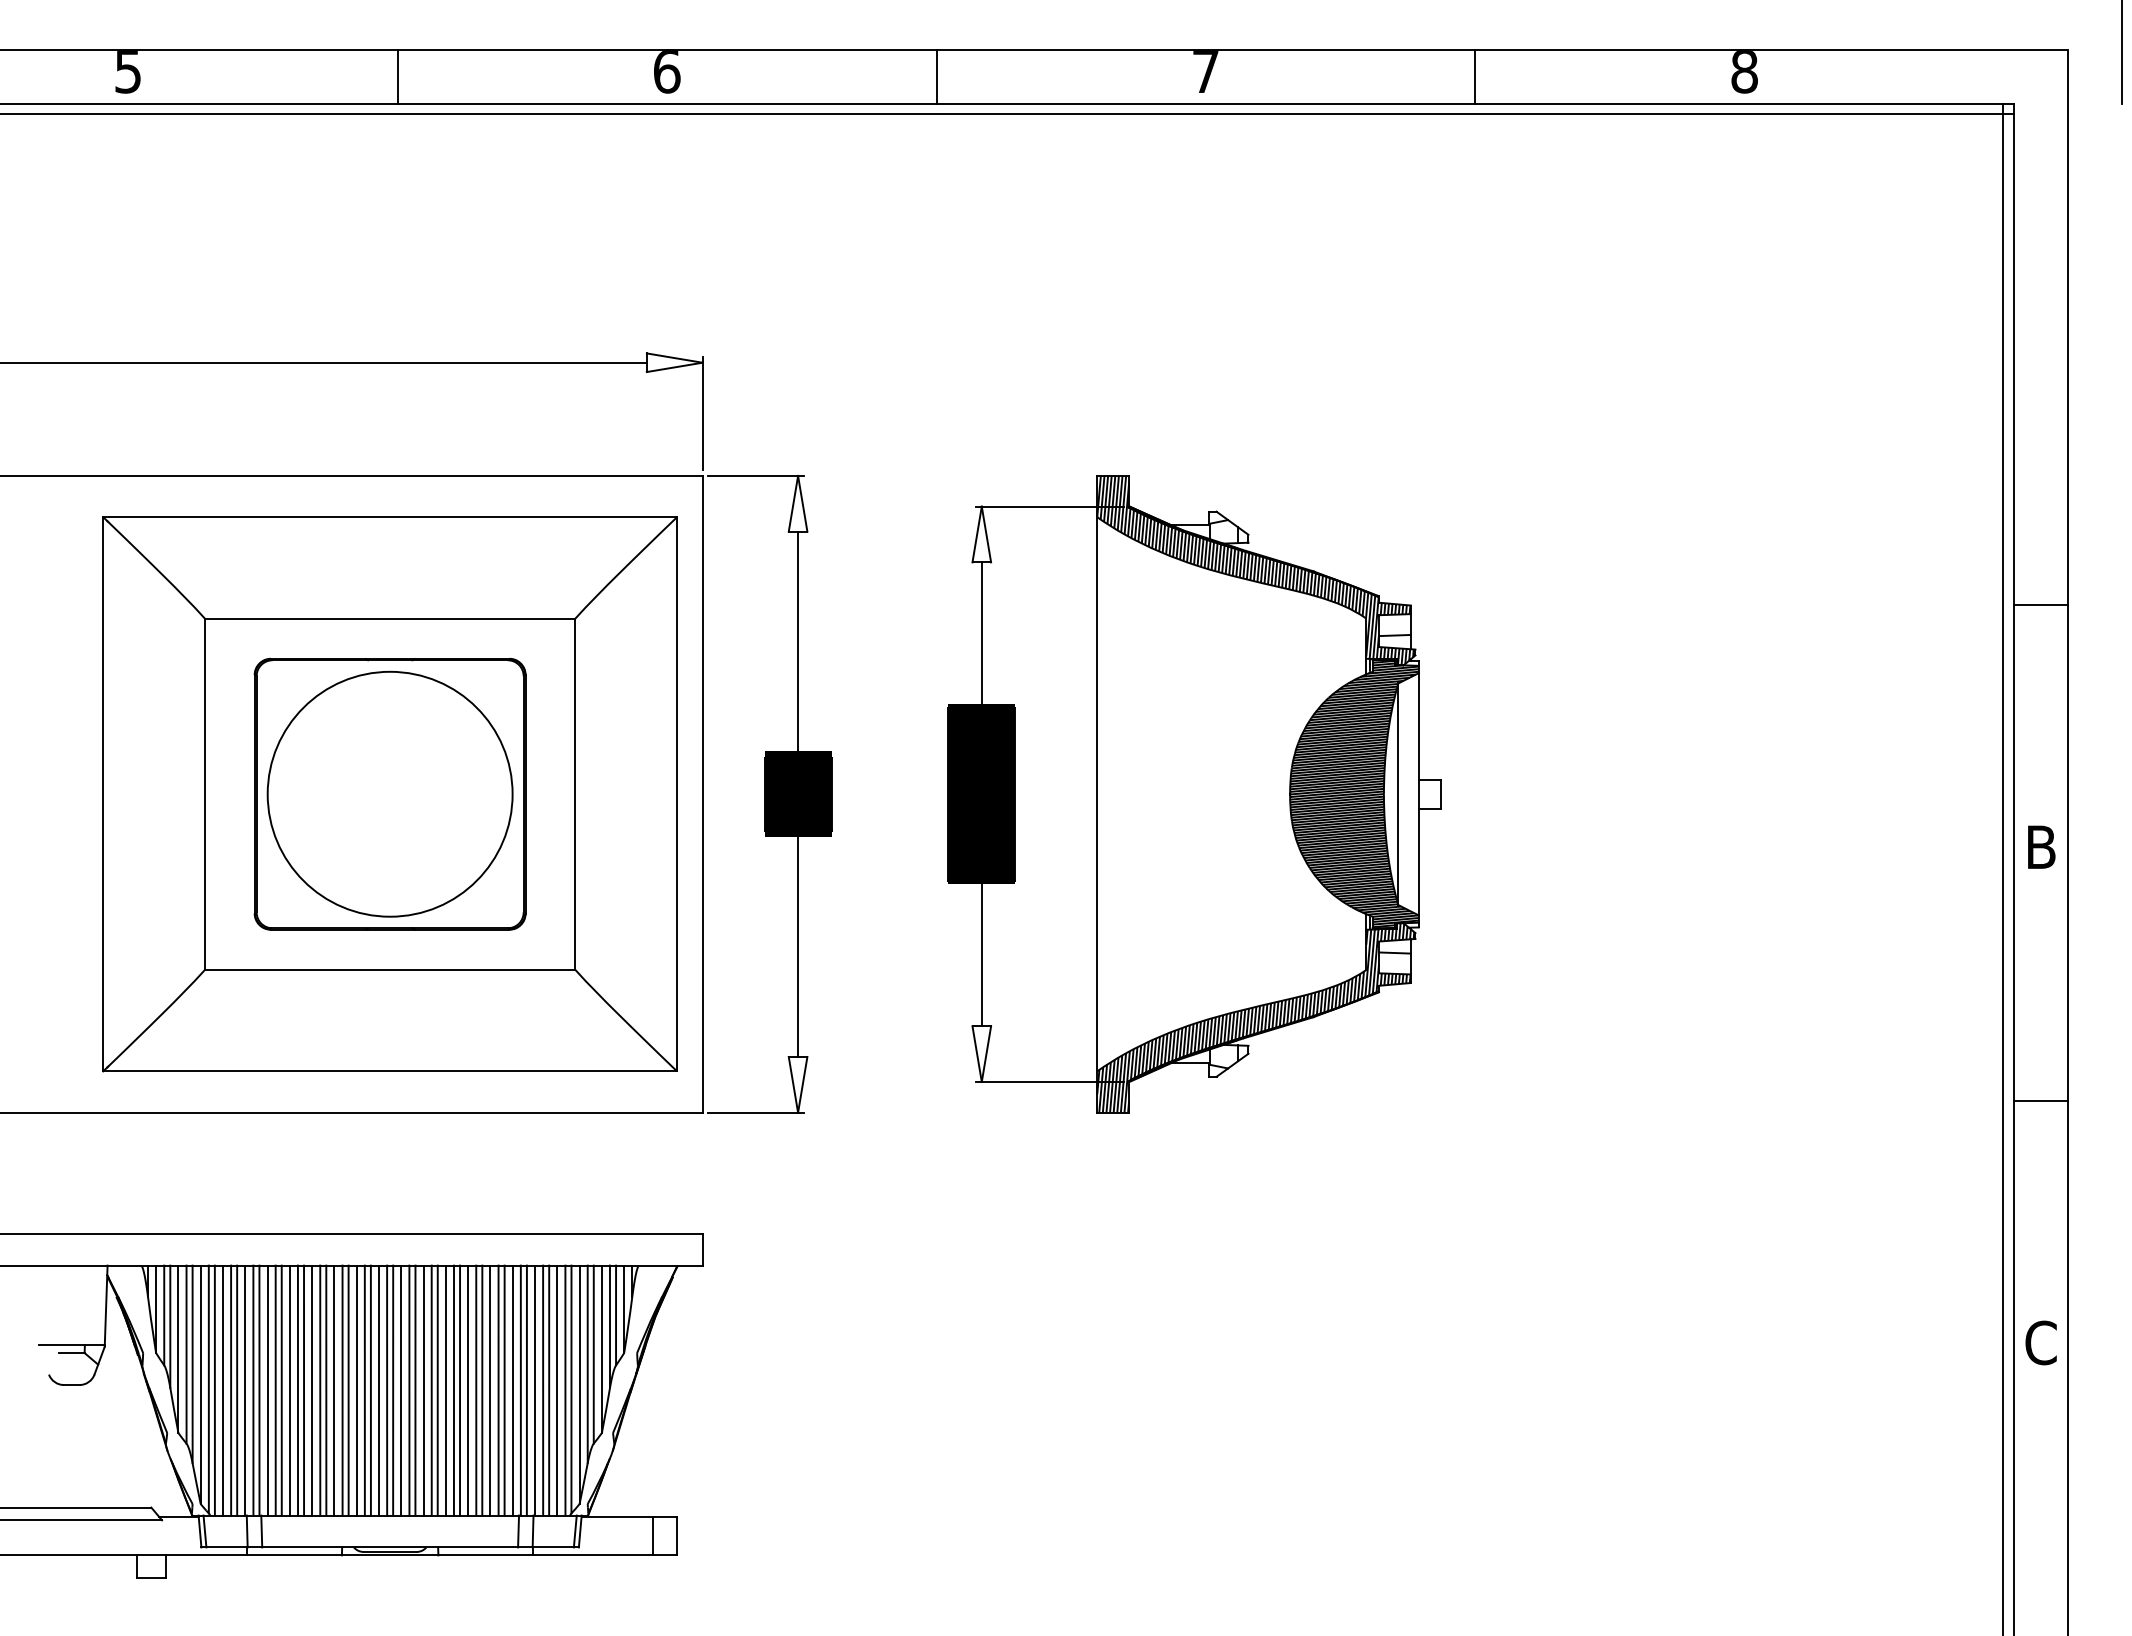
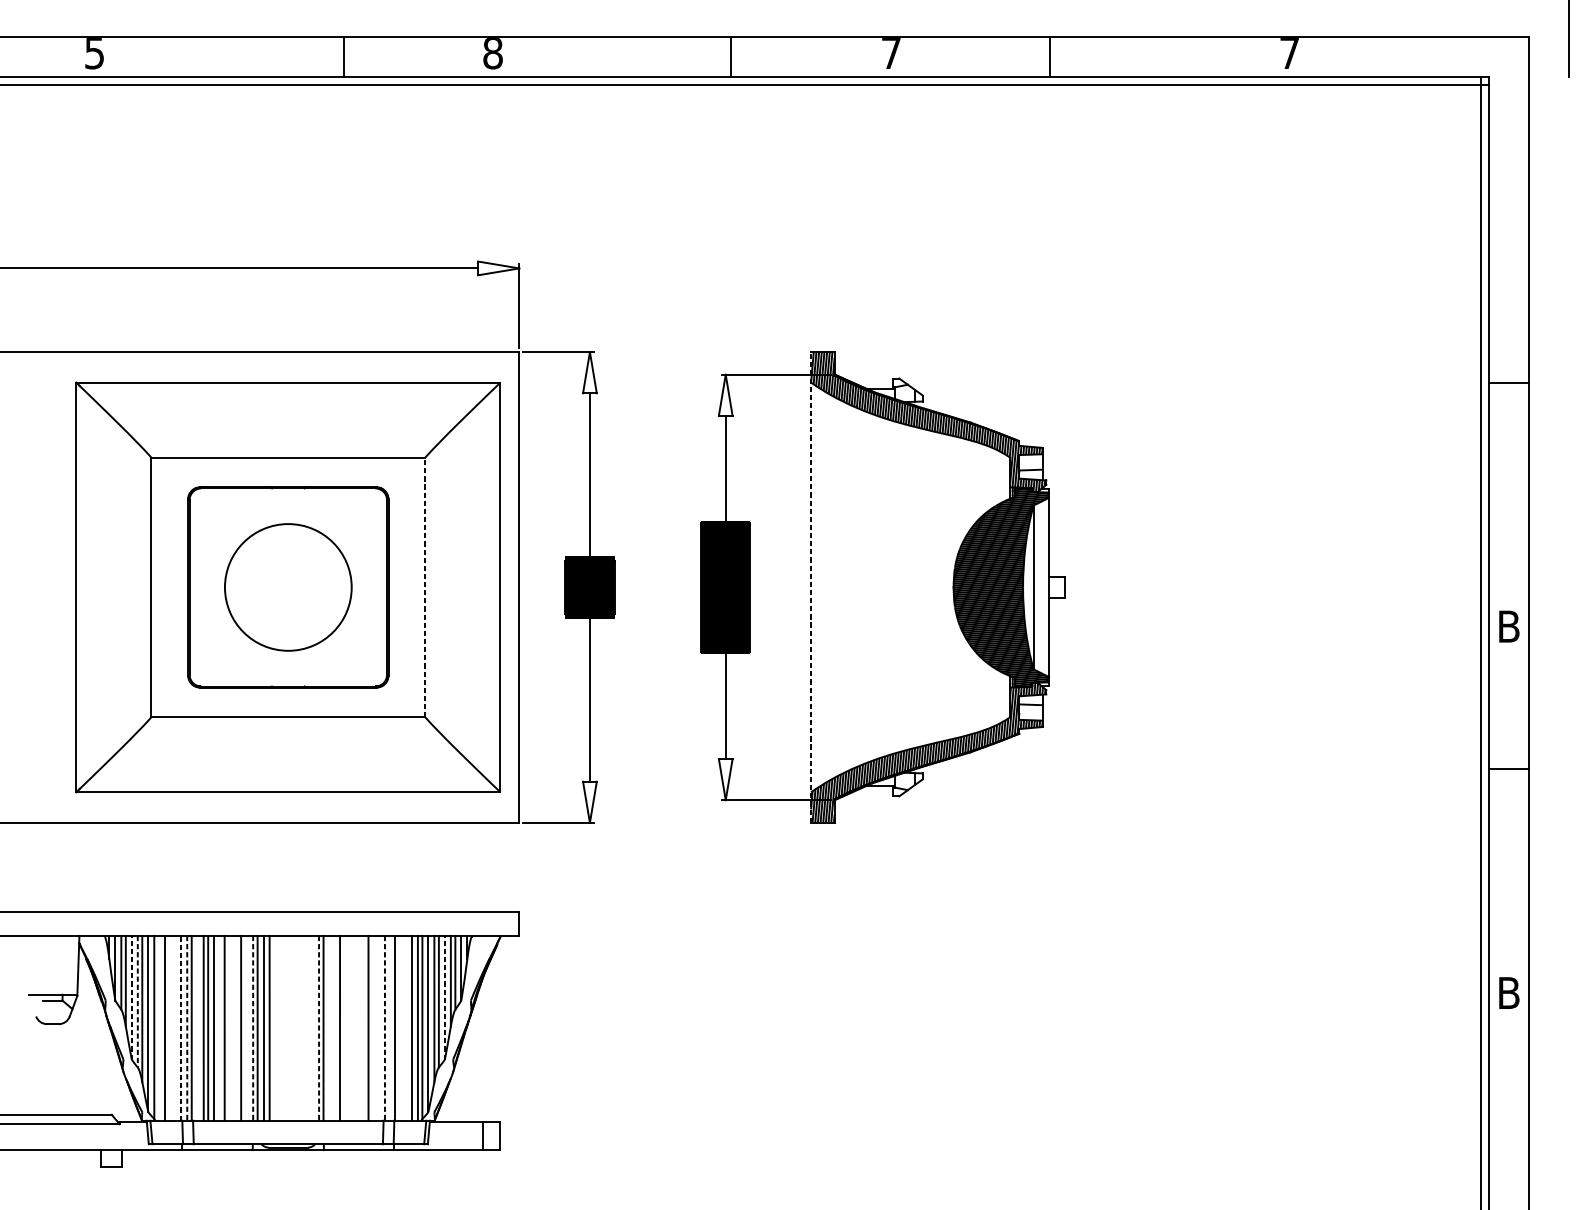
text: (666, 72) -> (492, 53), 6 -> 8
text: (1744, 72) -> (1289, 53), 8 -> 7
line: (397, 76) -> (344, 56), moved
line: (936, 76) -> (730, 56), moved
line: (1475, 76) -> (1050, 56), moved
line: (2041, 604) -> (1509, 382), moved
circle: (389, 793) -> (287, 586), size x0.7
line: (1097, 793) -> (811, 586), solid -> dashed
line: (575, 794) -> (425, 587), solid -> dashed
line: (2041, 1100) -> (1509, 768), moved
text: (2040, 1342) -> (1508, 992), C -> B
line: (178, 1349) -> (131, 997), solid -> dashed
line: (601, 1349) -> (444, 997), solid -> dashed
line: (186, 1355) -> (137, 1002), solid -> dashed
line: (214, 1390) -> (158, 1028), removed
line: (231, 1390) -> (171, 1028), removed
line: (237, 1390) -> (175, 1028), removed
line: (245, 1390) -> (181, 1028), solid -> dashed
line: (253, 1390) -> (187, 1028), solid -> dashed
line: (267, 1390) -> (197, 1028), removed
line: (297, 1390) -> (219, 1028), removed
line: (312, 1390) -> (230, 1028), removed
line: (320, 1390) -> (236, 1028), removed
line: (334, 1390) -> (247, 1028), removed
line: (342, 1390) -> (253, 1028), solid -> dashed
line: (370, 1390) -> (273, 1028), removed
line: (379, 1390) -> (280, 1028), removed
line: (387, 1390) -> (286, 1028), removed
line: (393, 1390) -> (290, 1028), removed
line: (401, 1390) -> (296, 1028), removed
line: (409, 1390) -> (302, 1028), removed
line: (415, 1390) -> (307, 1028), removed
line: (423, 1390) -> (312, 1028), removed
line: (431, 1390) -> (318, 1028), solid -> dashed
line: (445, 1390) -> (329, 1028), removed
line: (453, 1390) -> (335, 1028), removed
line: (468, 1390) -> (346, 1028), removed
line: (476, 1390) -> (352, 1028), removed
line: (482, 1390) -> (356, 1028), removed
line: (490, 1390) -> (362, 1028), removed
line: (504, 1390) -> (372, 1028), removed
line: (512, 1390) -> (378, 1028), removed
line: (520, 1390) -> (384, 1028), solid -> dashed
line: (526, 1390) -> (389, 1028), removed
line: (543, 1390) -> (401, 1028), removed
line: (549, 1390) -> (406, 1028), removed

